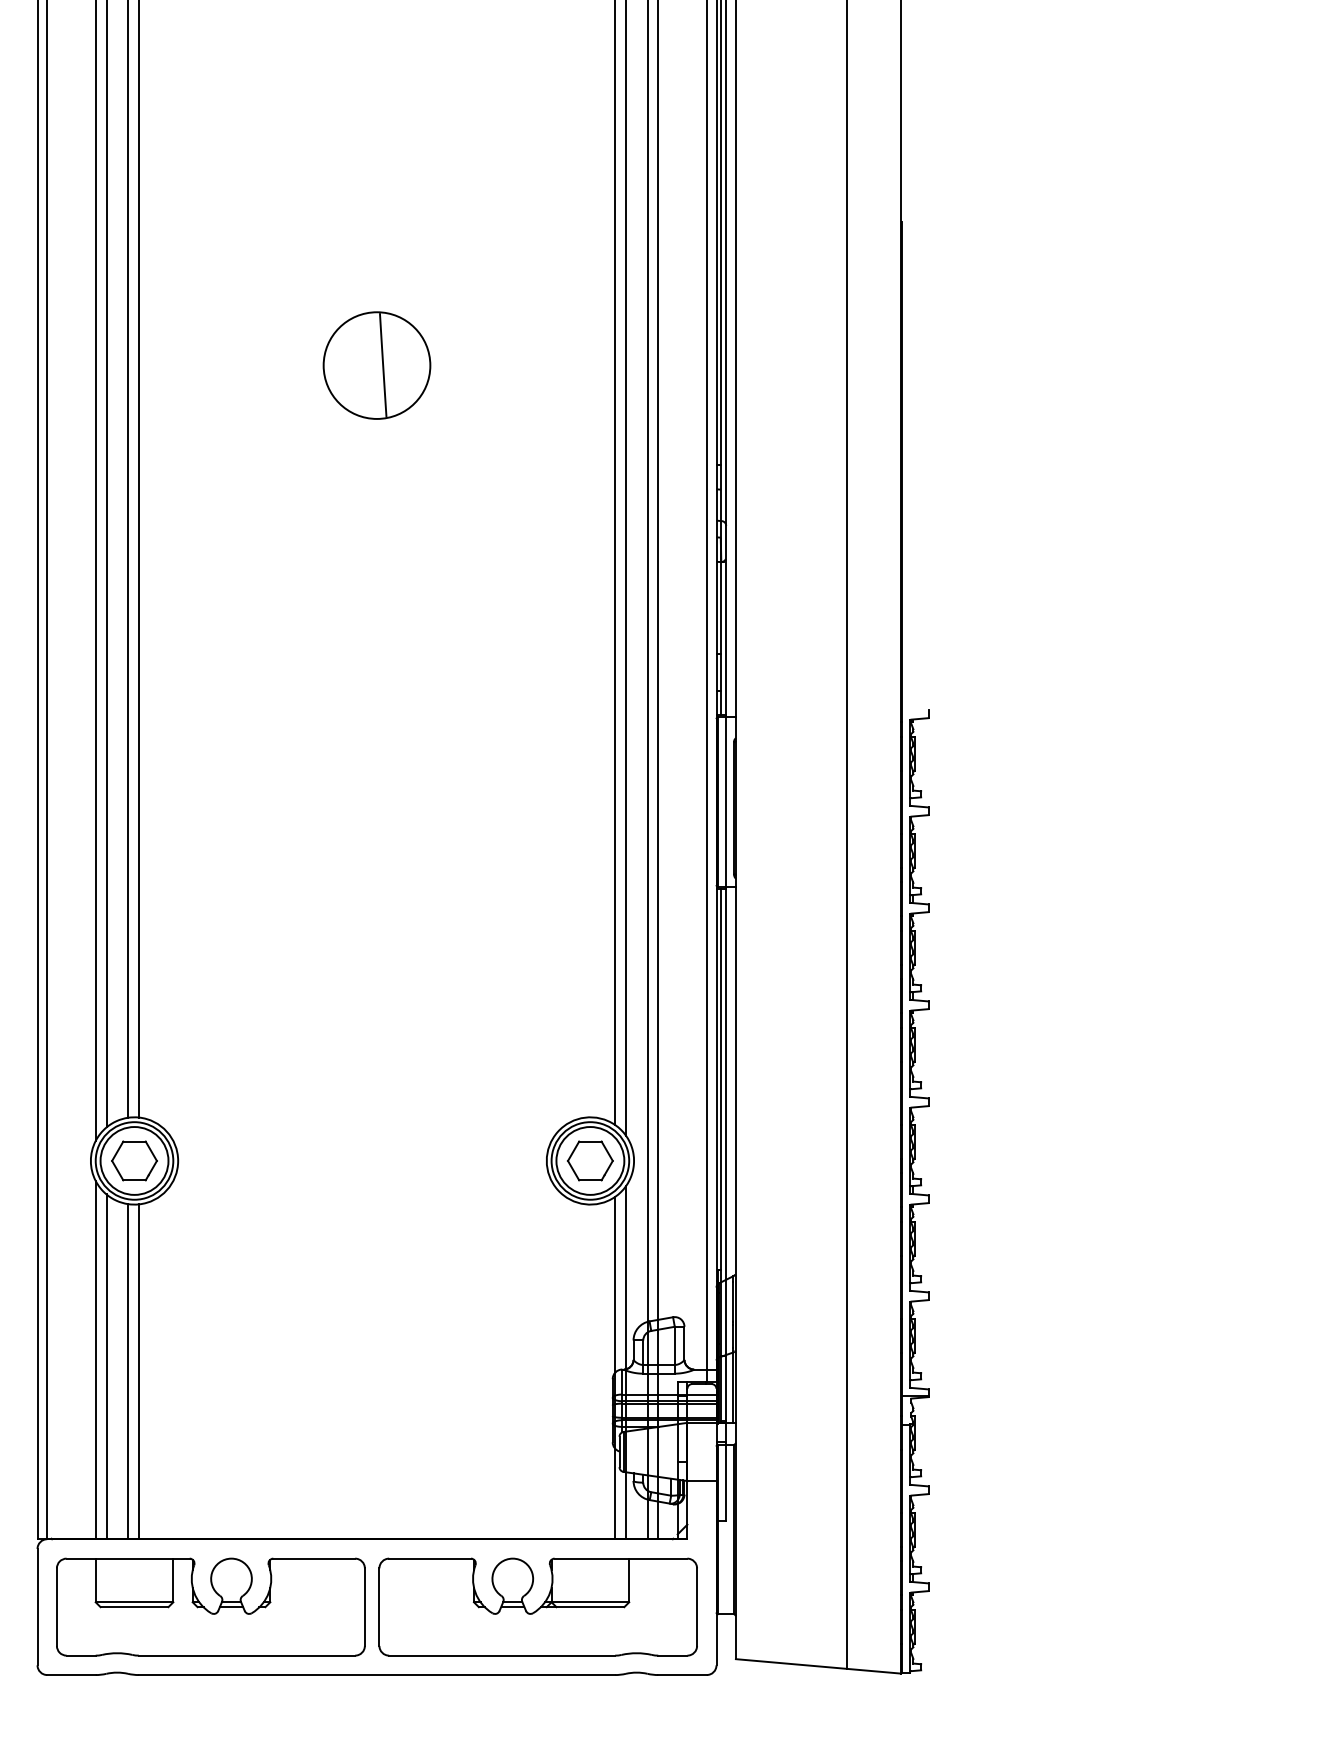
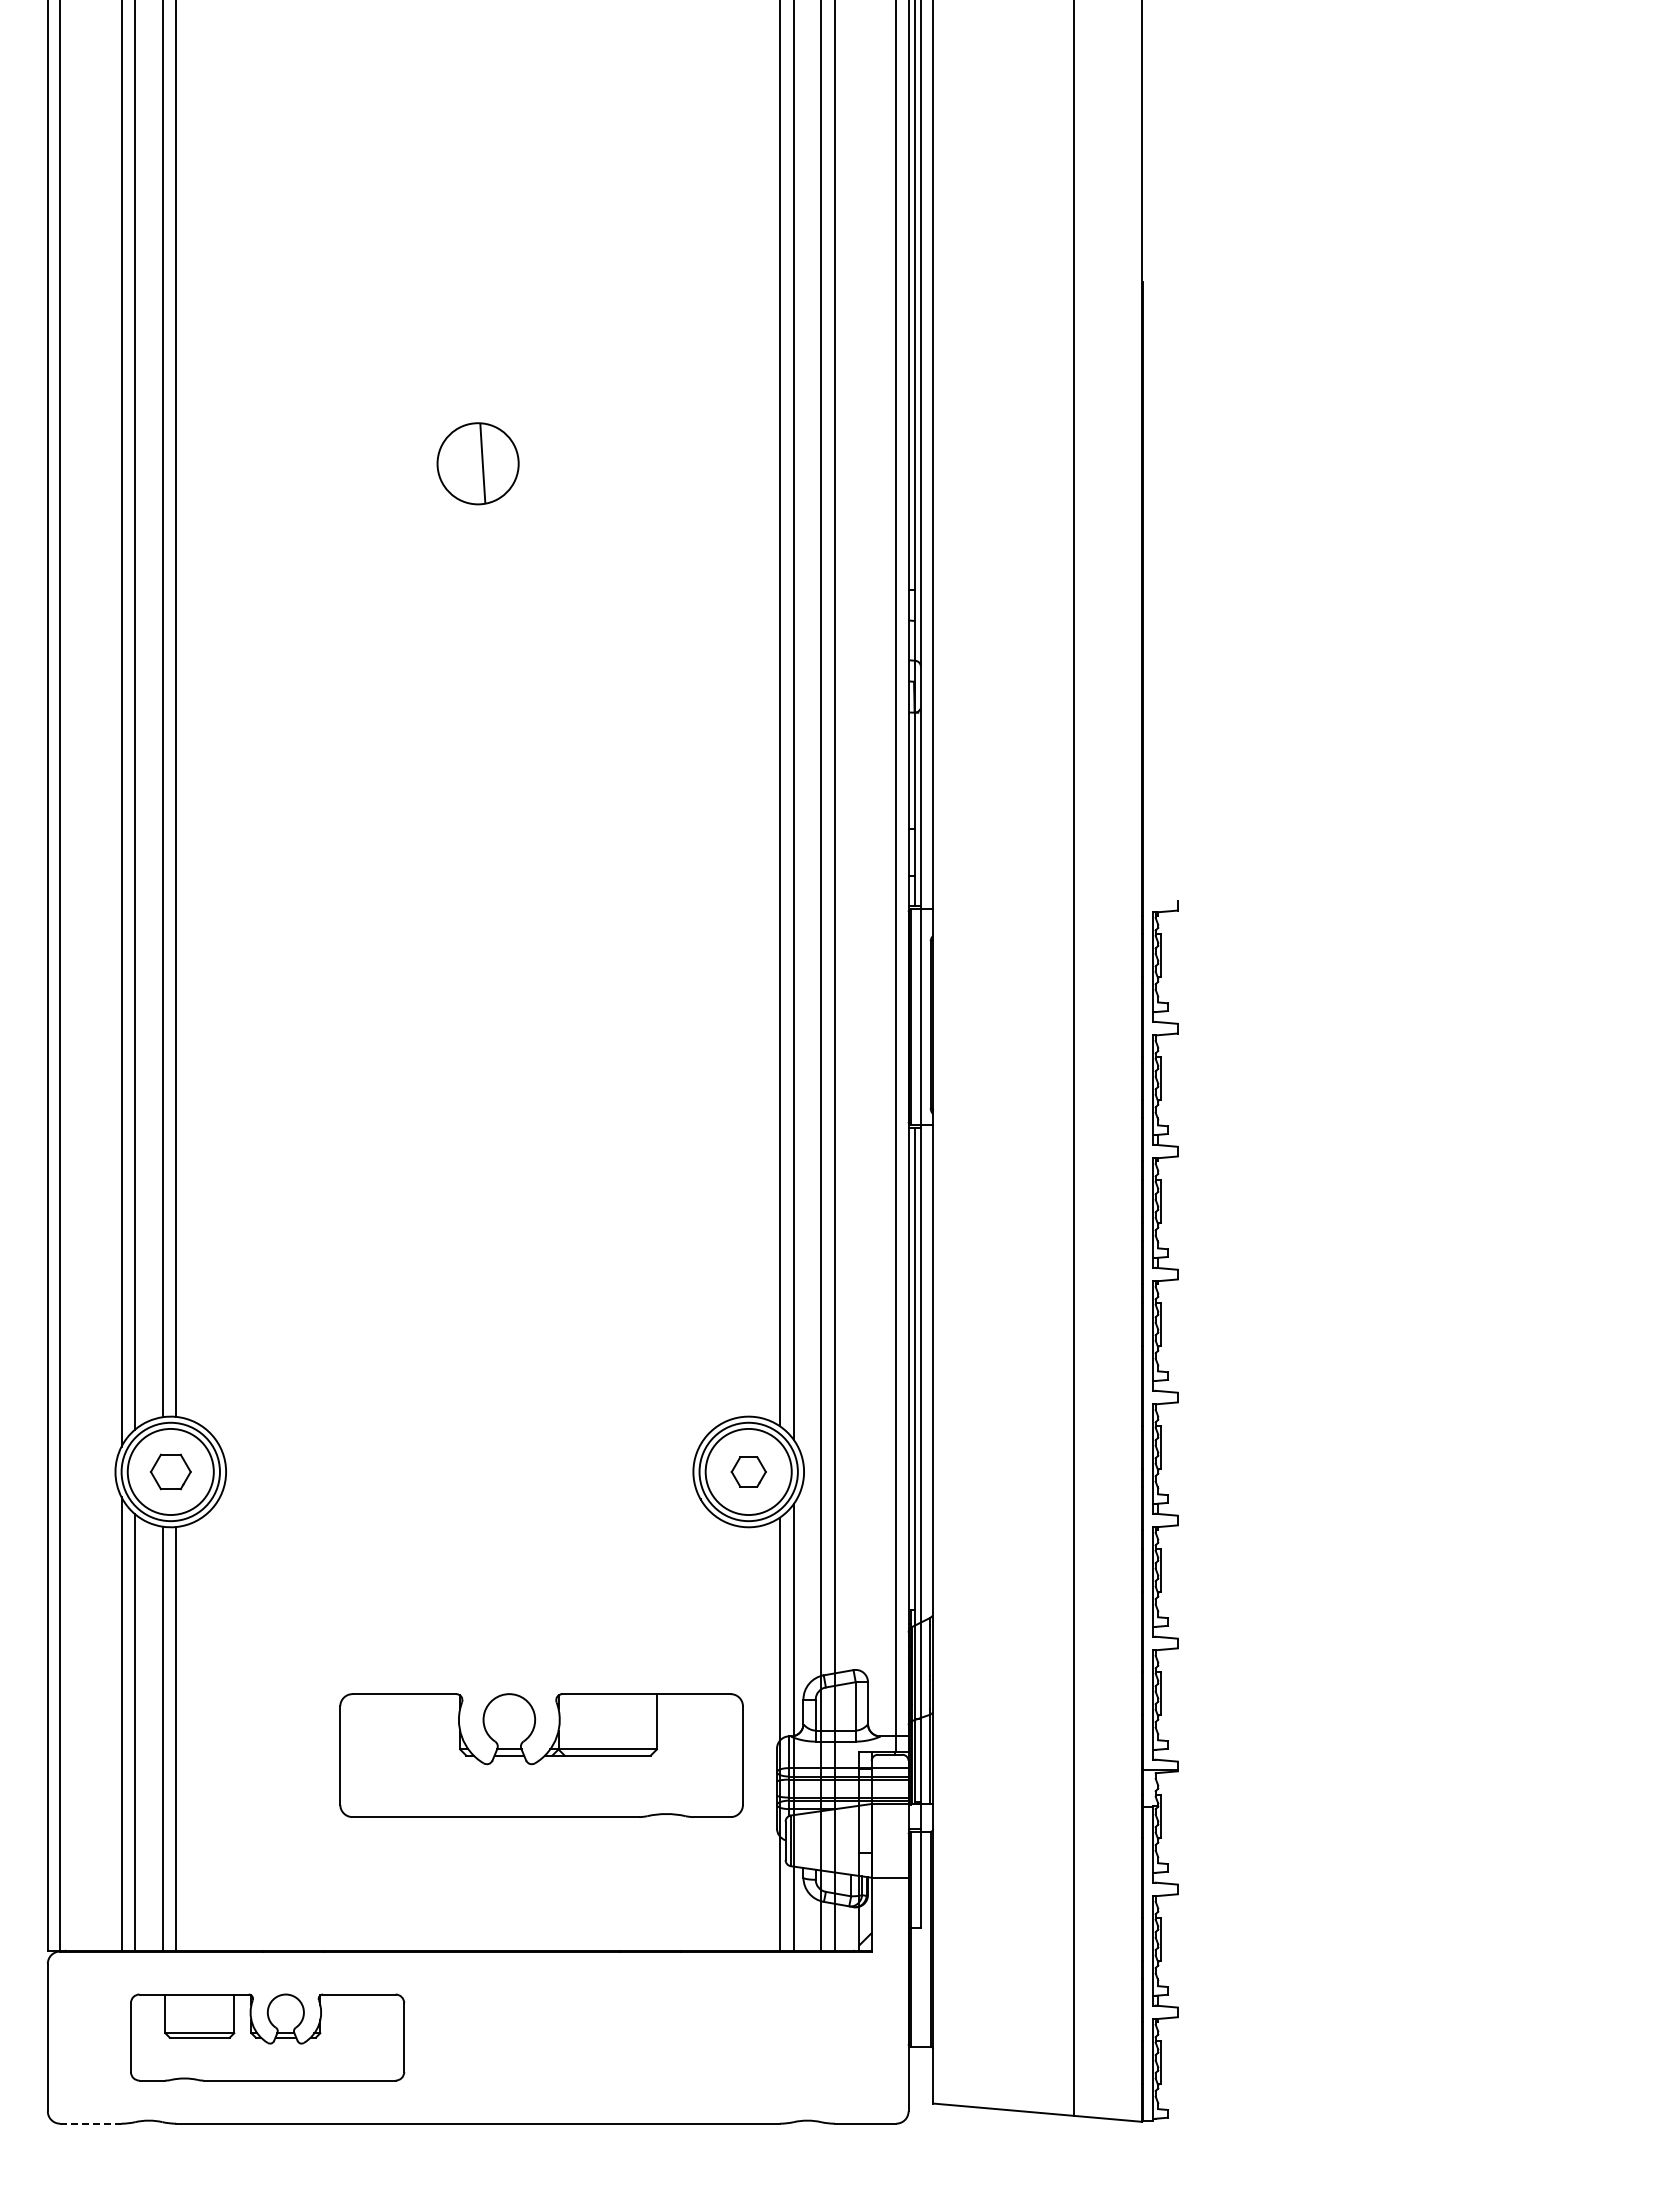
part: (376, 365) -> (477, 463), size x0.6
part: (134, 1160) -> (170, 1471), size x0.7
part: (590, 1160) -> (748, 1471), size x0.6
part: (210, 1607) -> (267, 2037), size x0.7
part: (538, 1607) -> (541, 1755), moved
line: (71, 1674) -> (90, 2123), solid -> dashed

